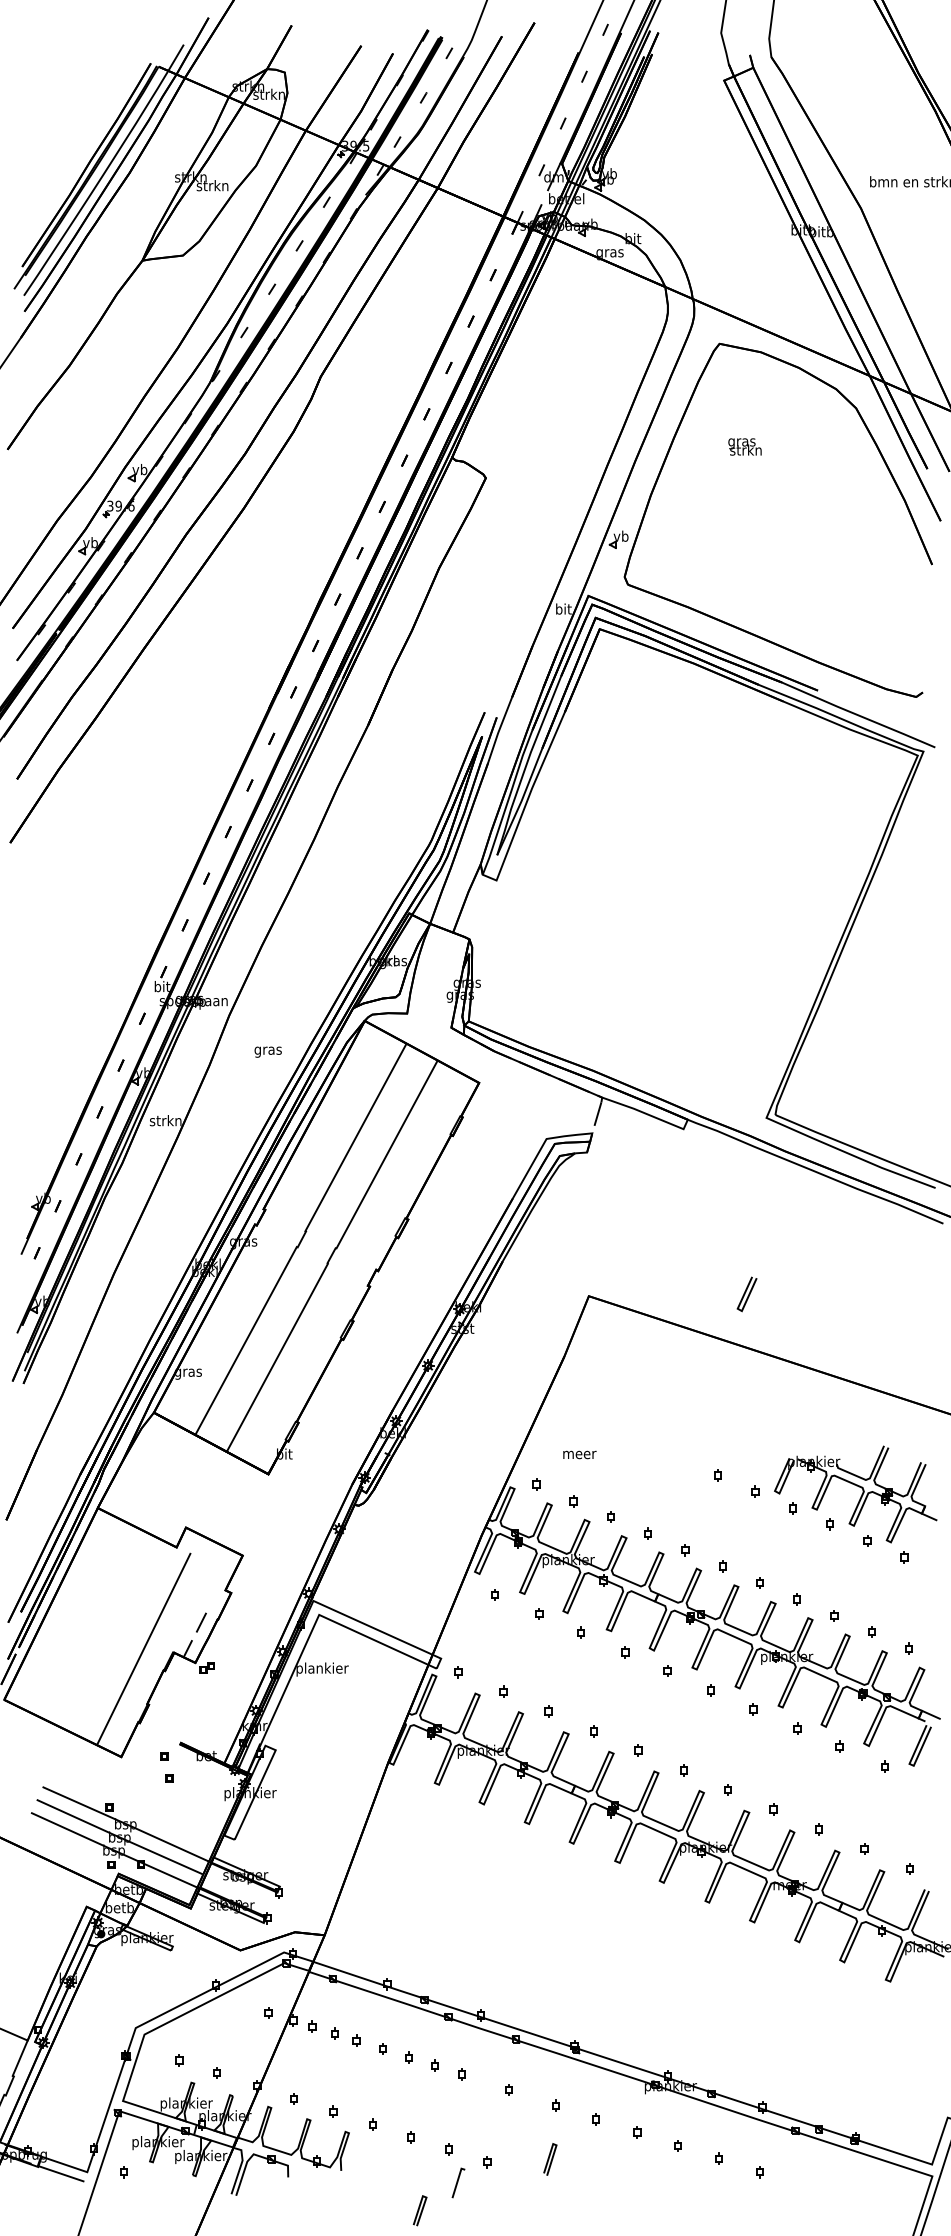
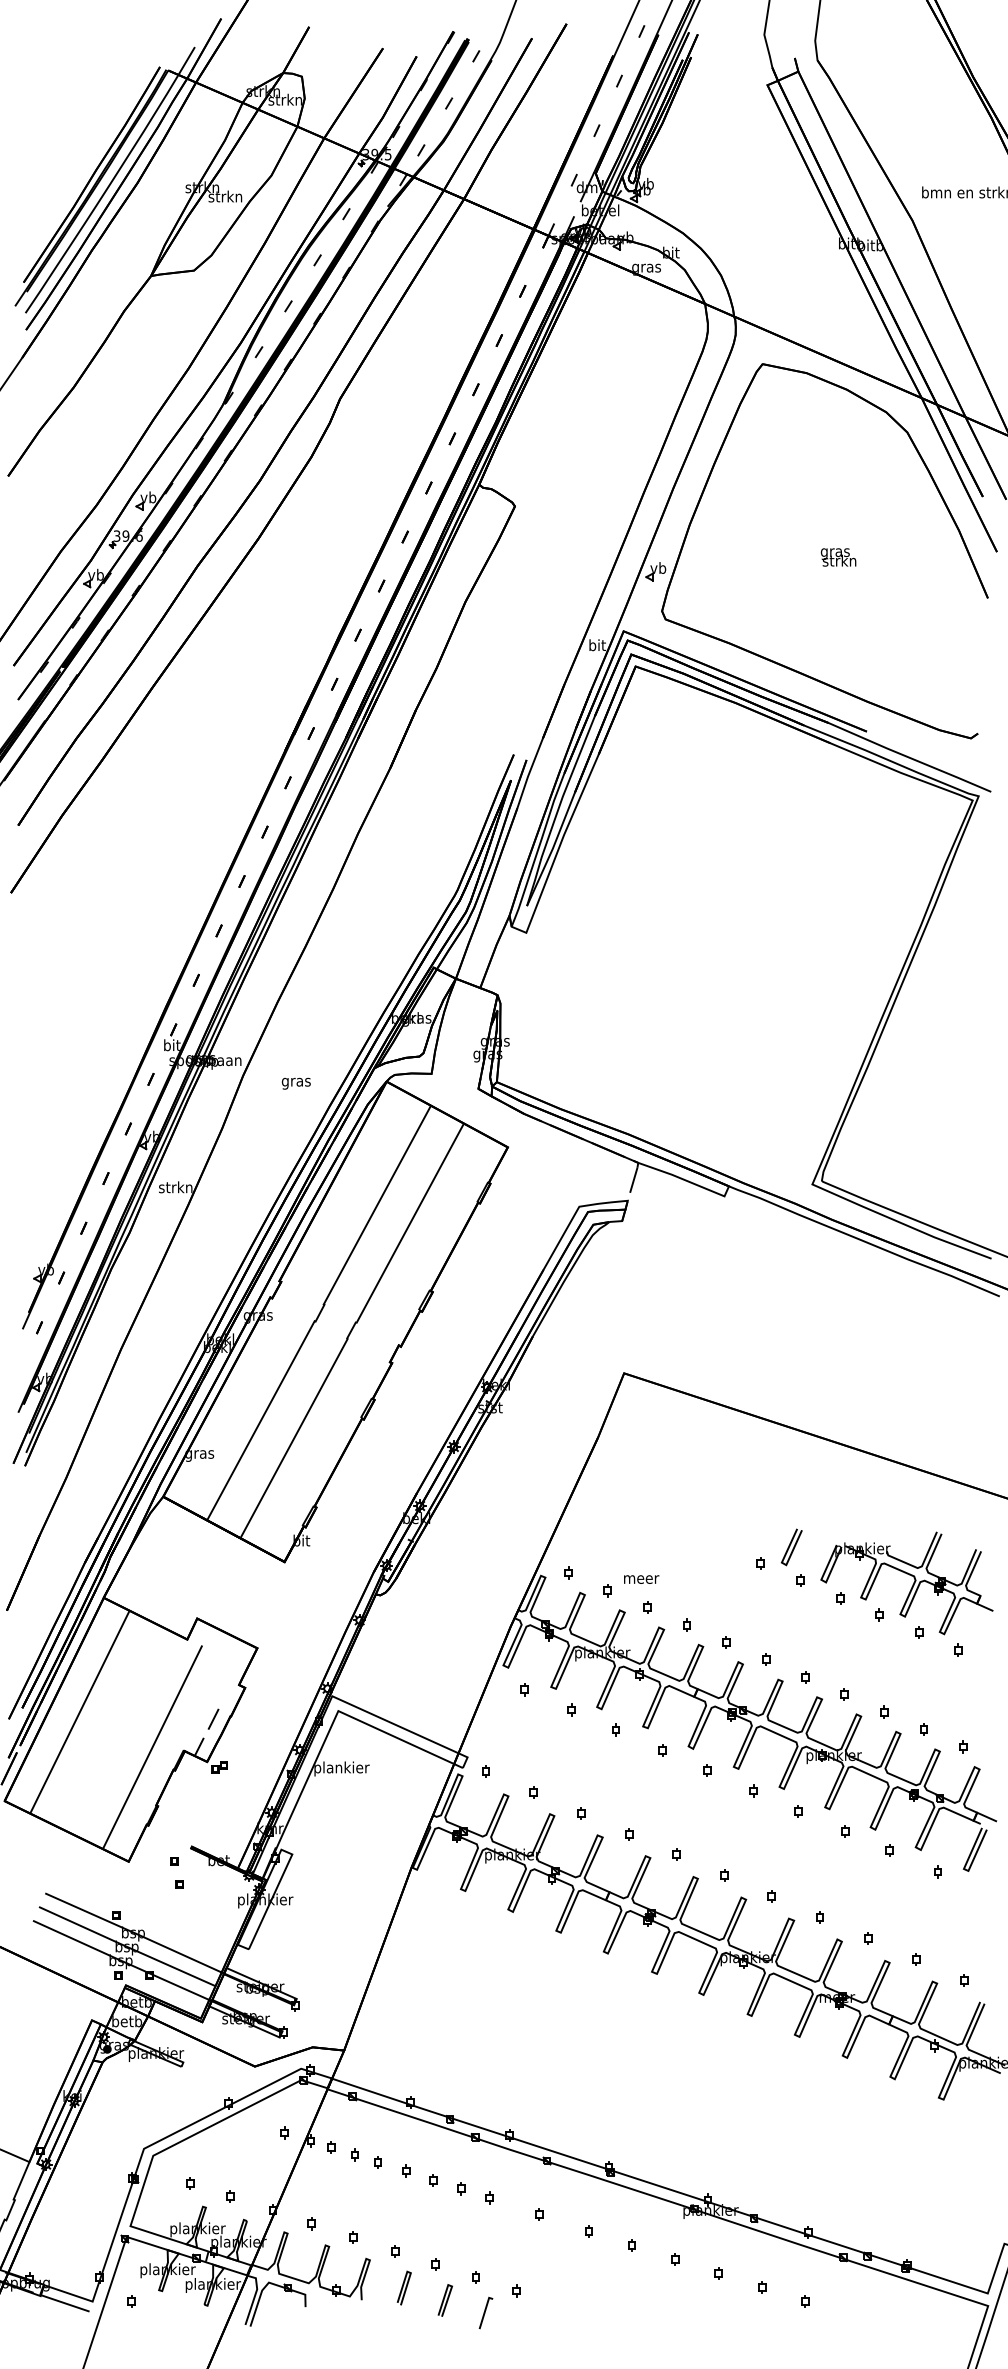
text: (744, 447) -> (838, 557), moved
text: (267, 1051) -> (295, 1083), moved
line: (745, 1293) -> (790, 1546), moved
text: (579, 1454) -> (641, 1579), moved
line: (74, 1615) -> (79, 1711), added
line: (549, 2158) -> (403, 2287), moved
line: (419, 2210) -> (444, 2300), moved

